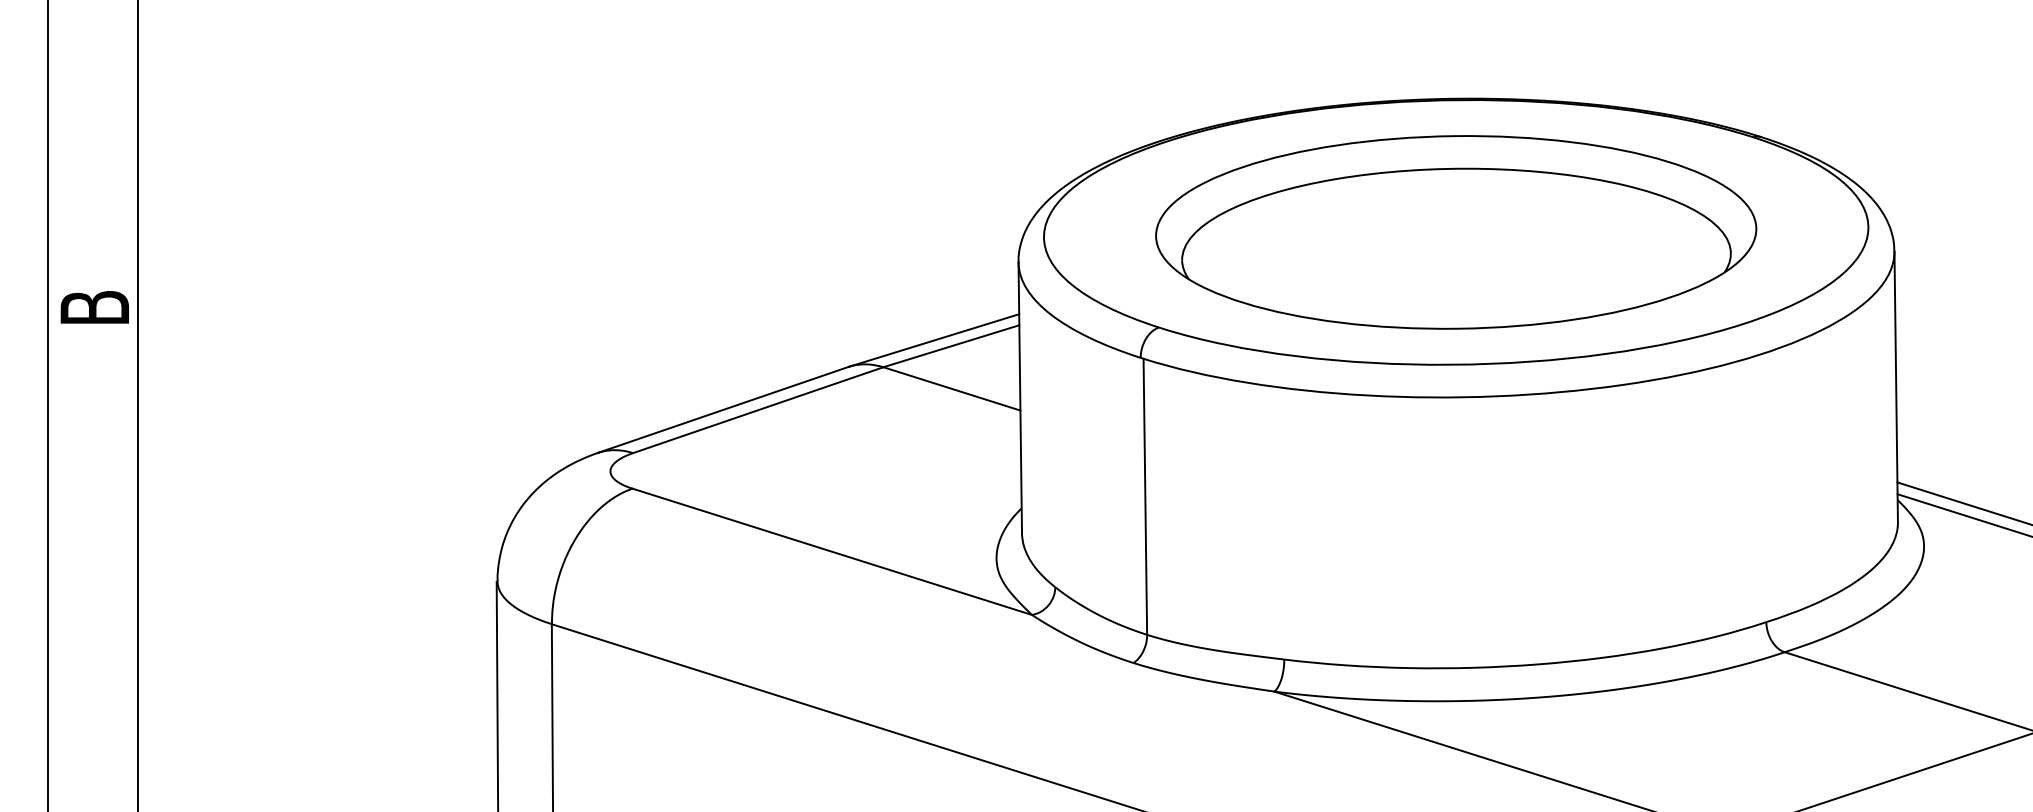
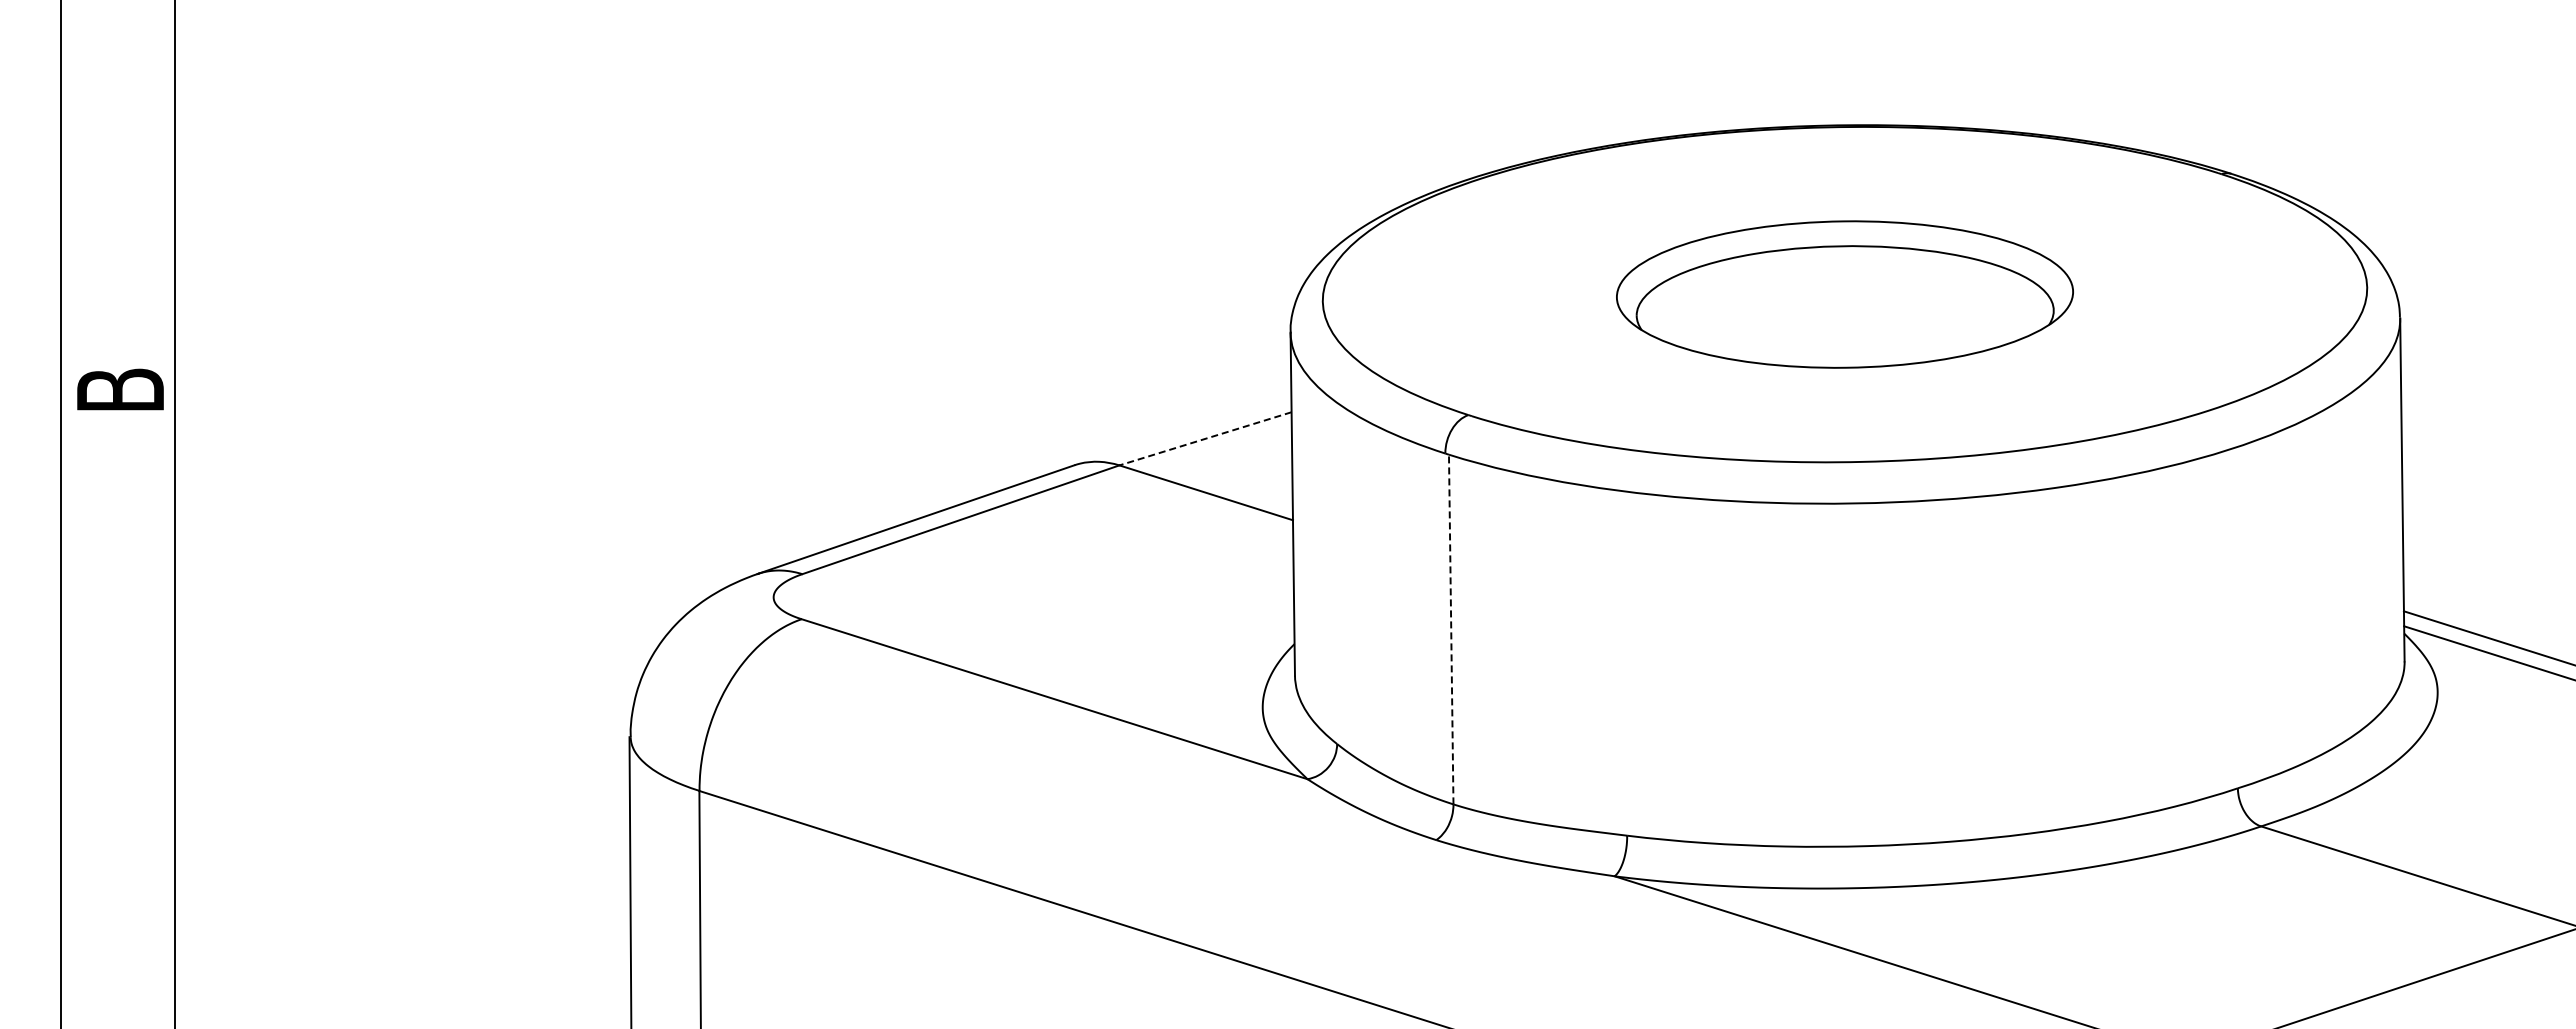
part: (1455, 232) -> (1844, 294), size x0.6
line: (934, 340) -> (1183, 431), removed
line: (951, 346) -> (1205, 438), solid -> dashed
line: (1145, 496) -> (1451, 629), solid -> dashed

